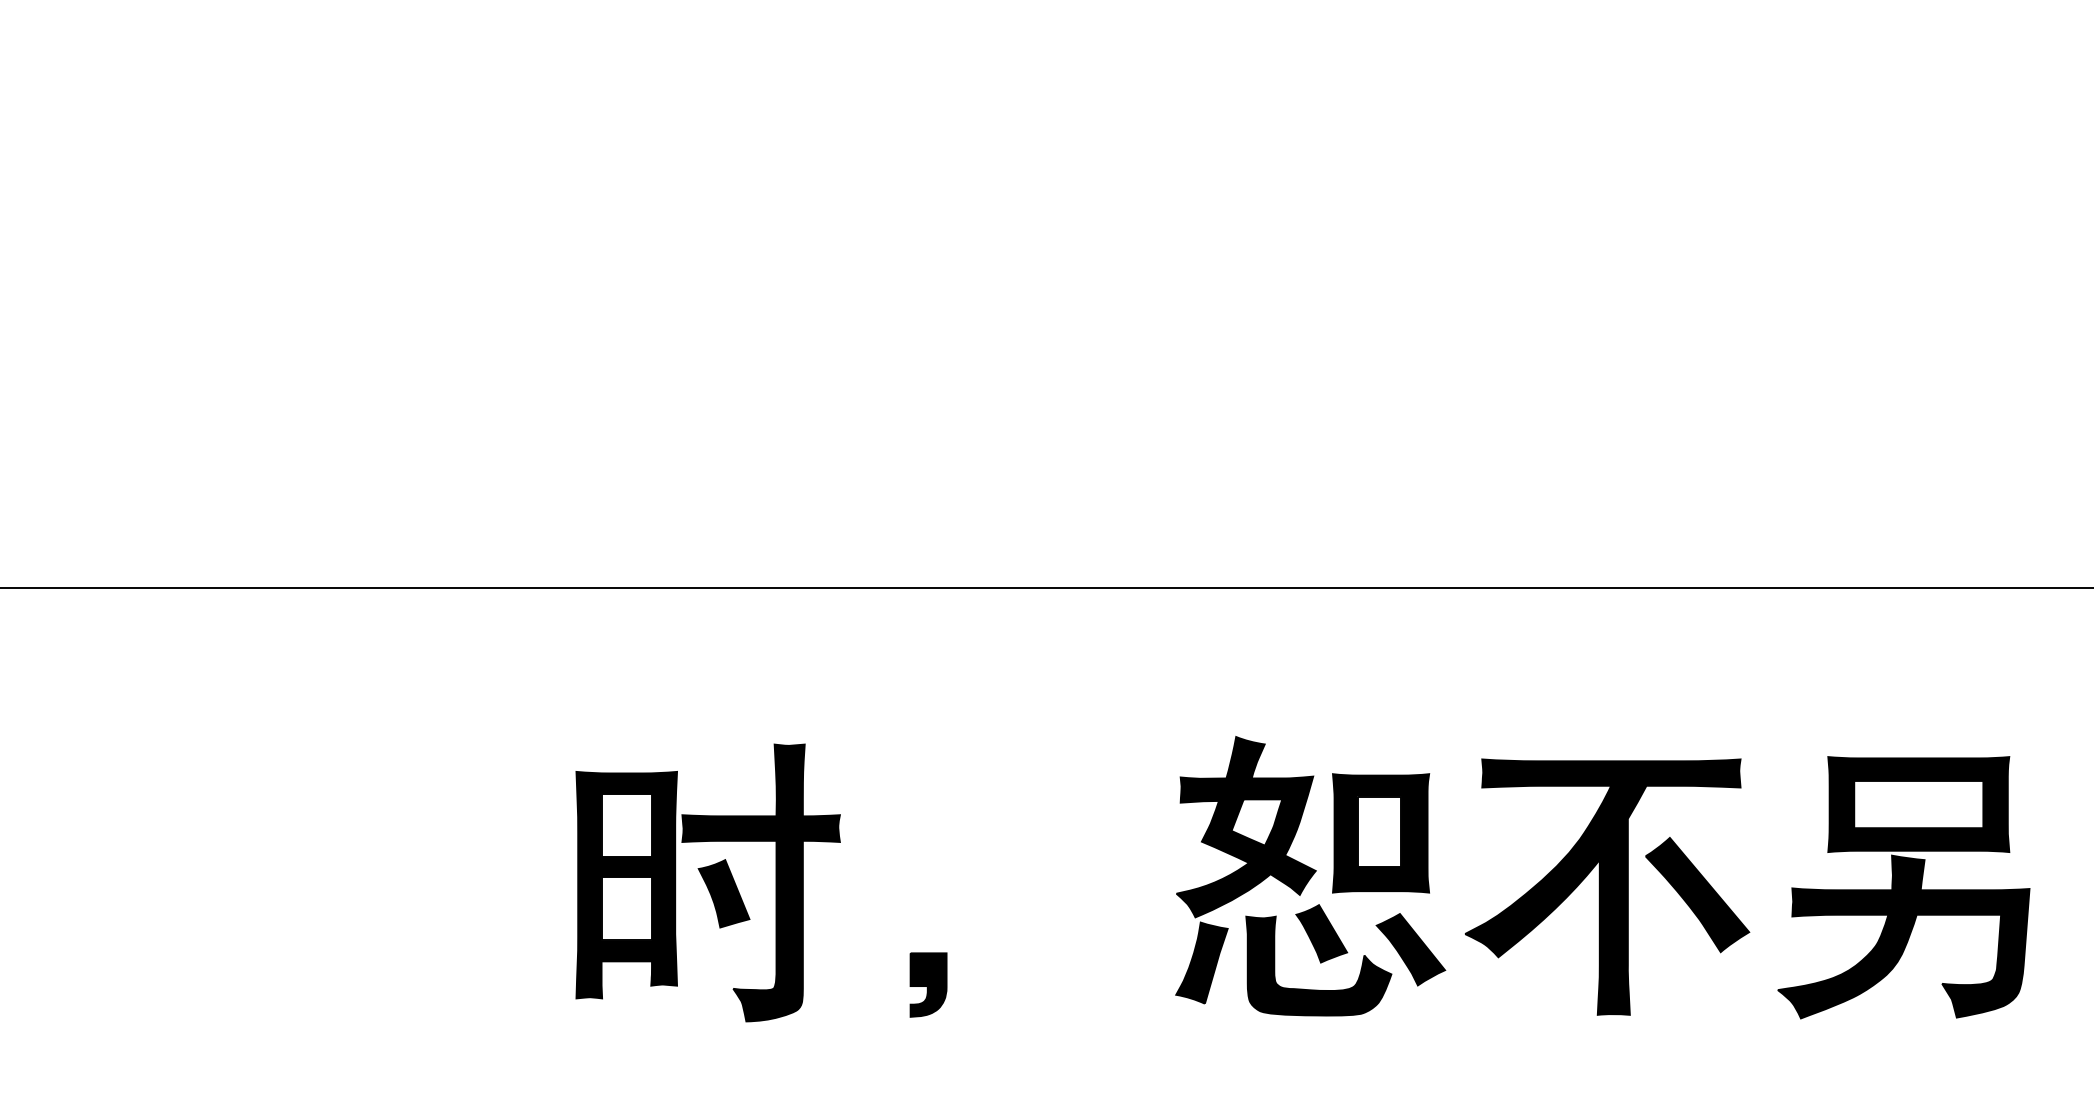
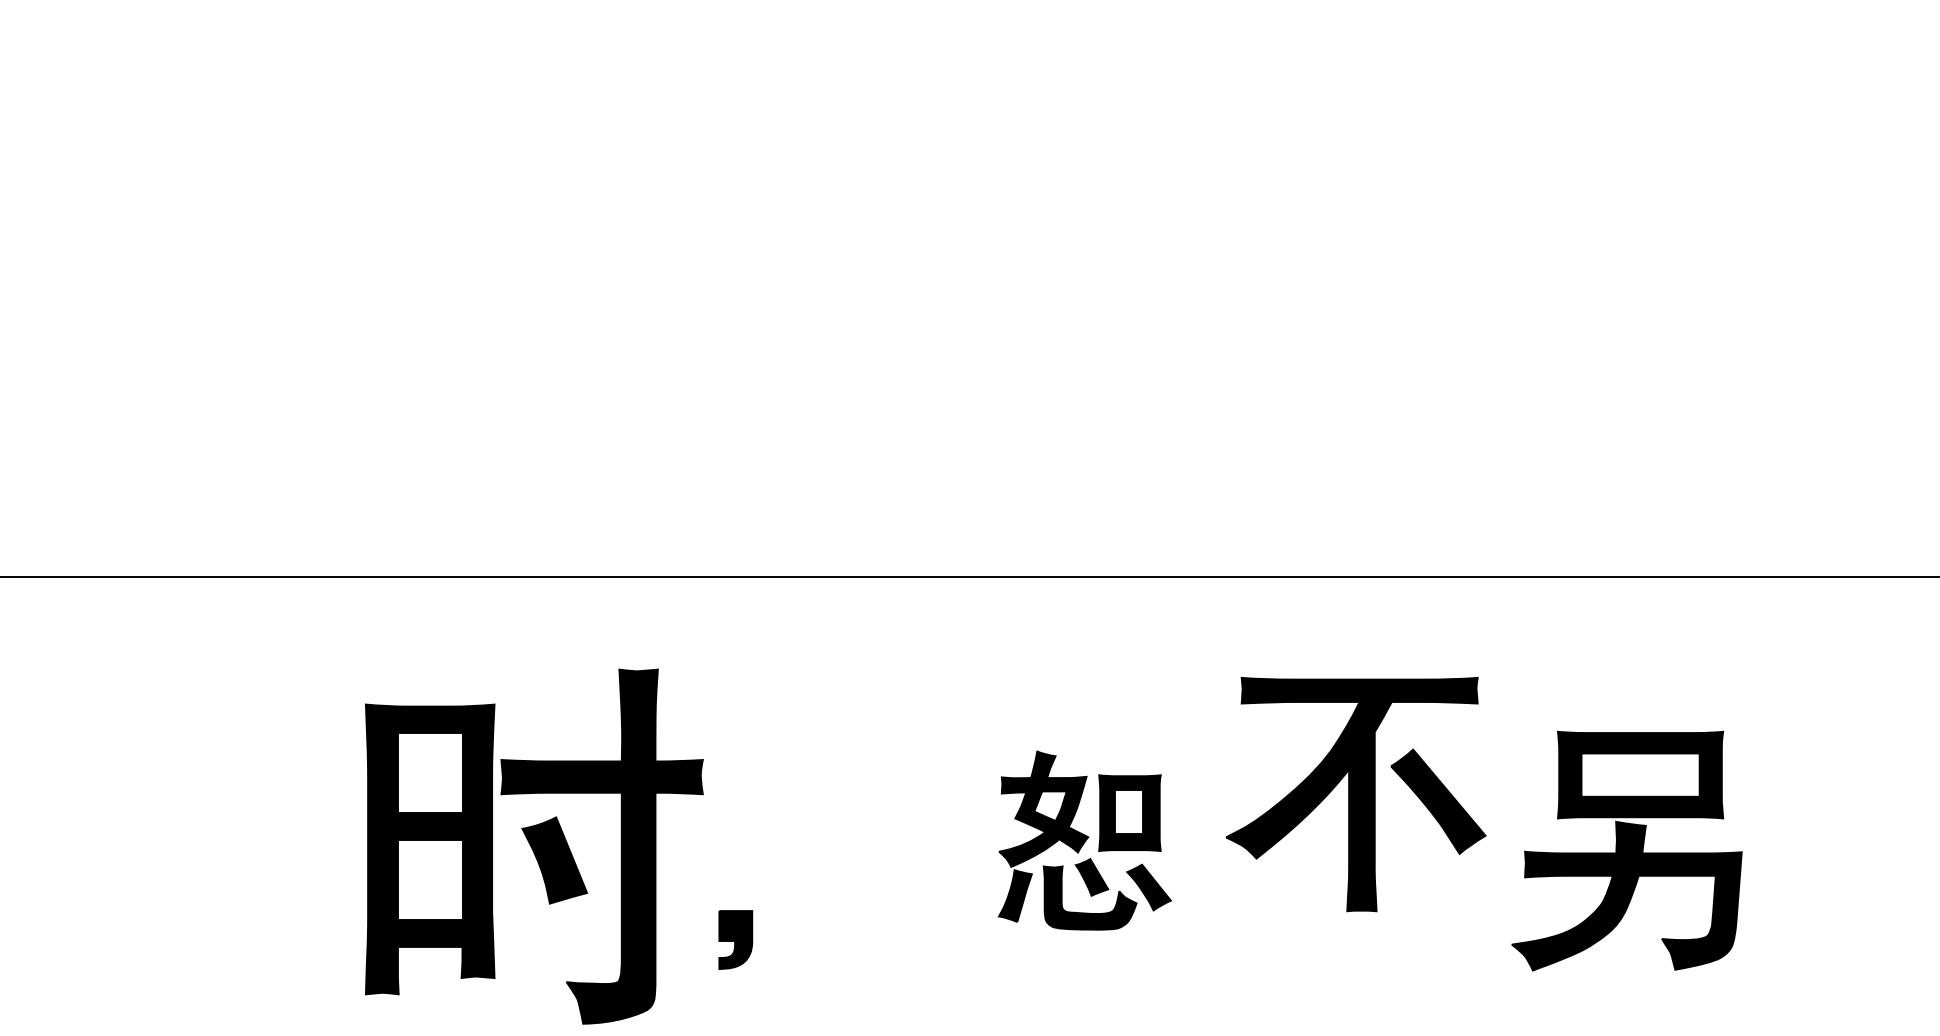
part: (1310, 876) -> (1084, 840), size x0.7
part: (708, 882) -> (534, 846), size x1.4
part: (1606, 887) -> (1355, 794), moved

